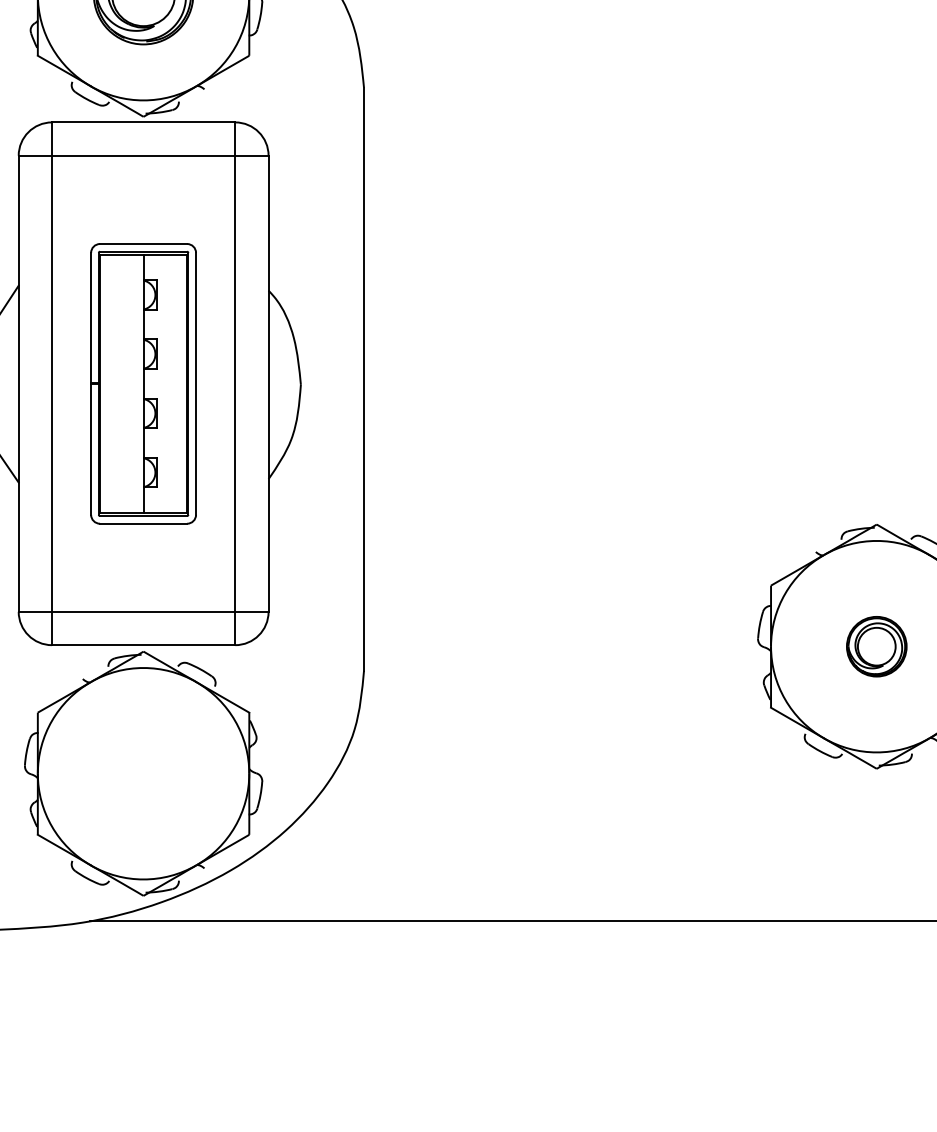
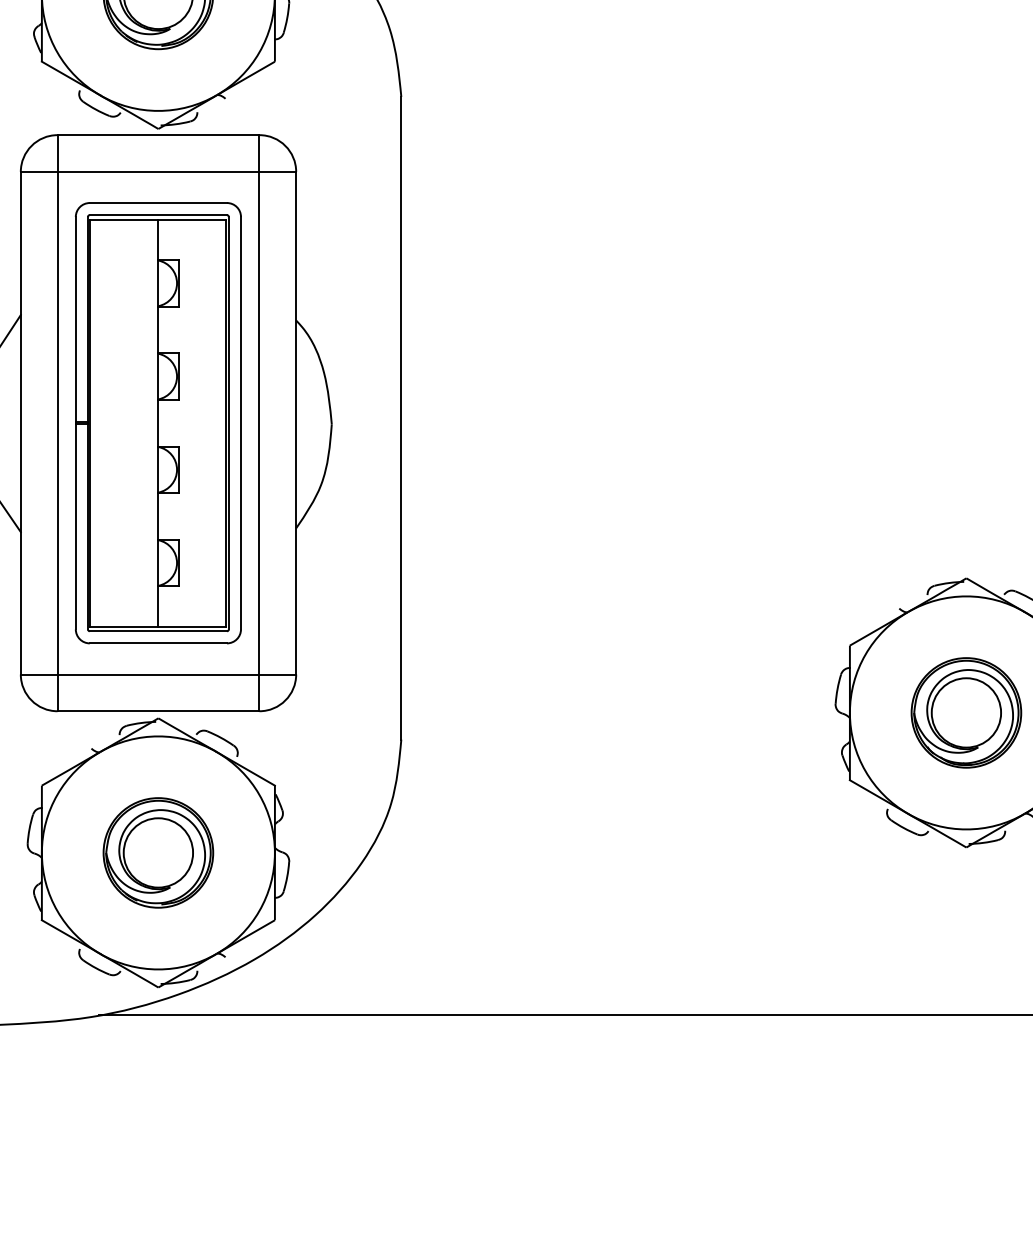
part: (143, 384) -> (158, 423), size x1.43
part: (876, 646) -> (966, 712), size x1.67
part: (143, 773) -> (158, 852), added

